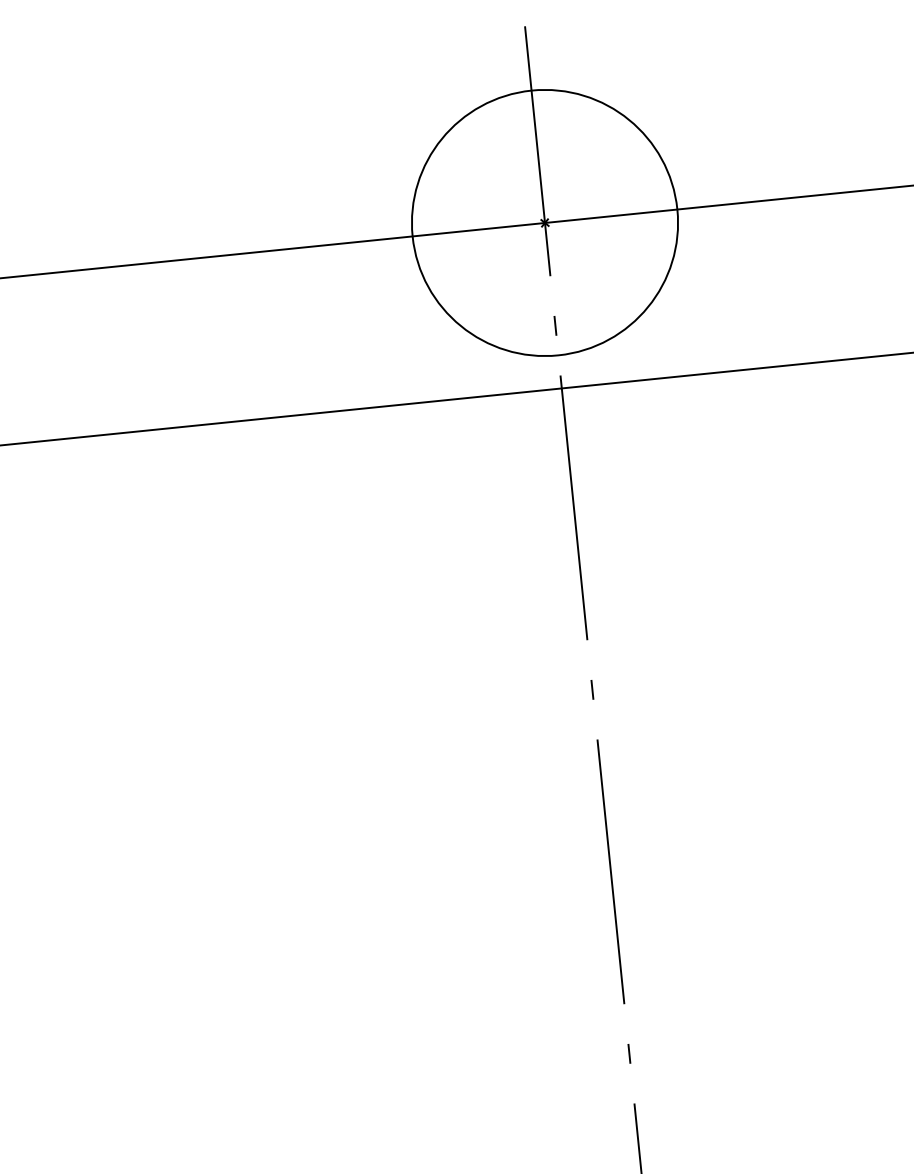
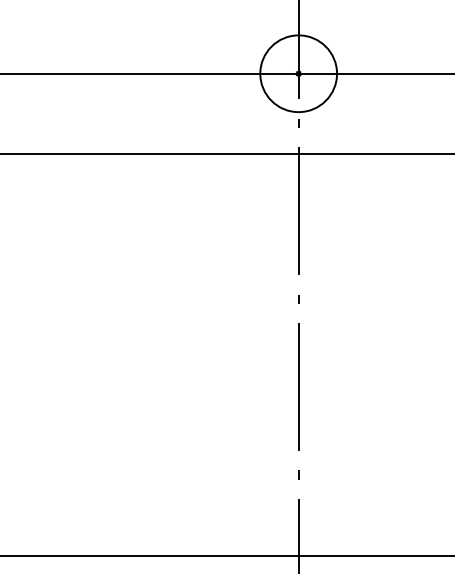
circle: (544, 222) -> (298, 73), size x0.6

